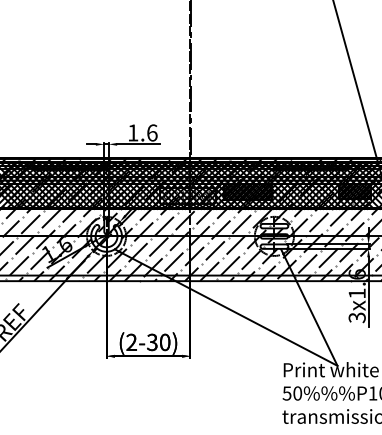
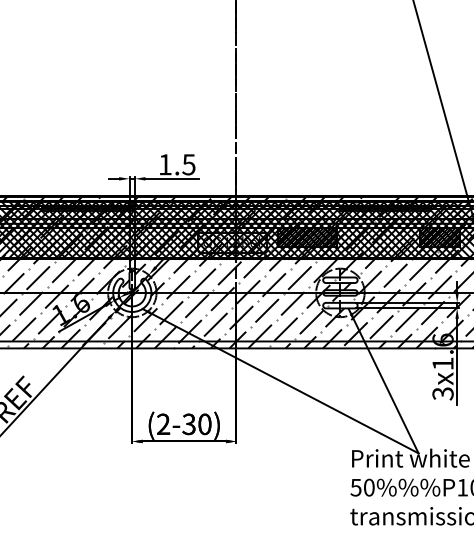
text: (151, 132) -> (188, 164), 1.6 -> 1.5

